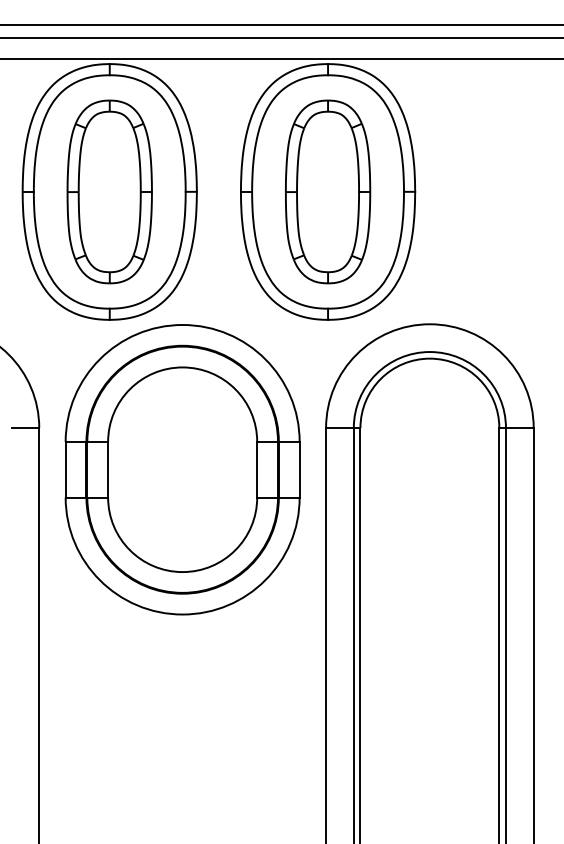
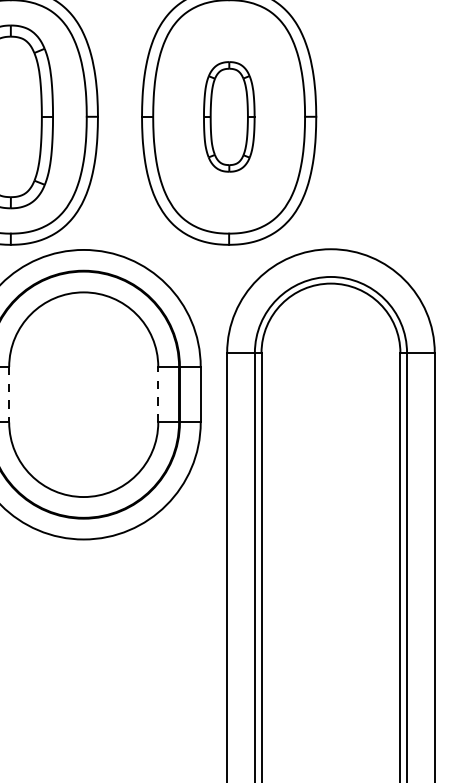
part: (328, 191) -> (229, 116), size x0.6
line: (108, 469) -> (9, 394), solid -> dashed
line: (257, 469) -> (158, 394), solid -> dashed

